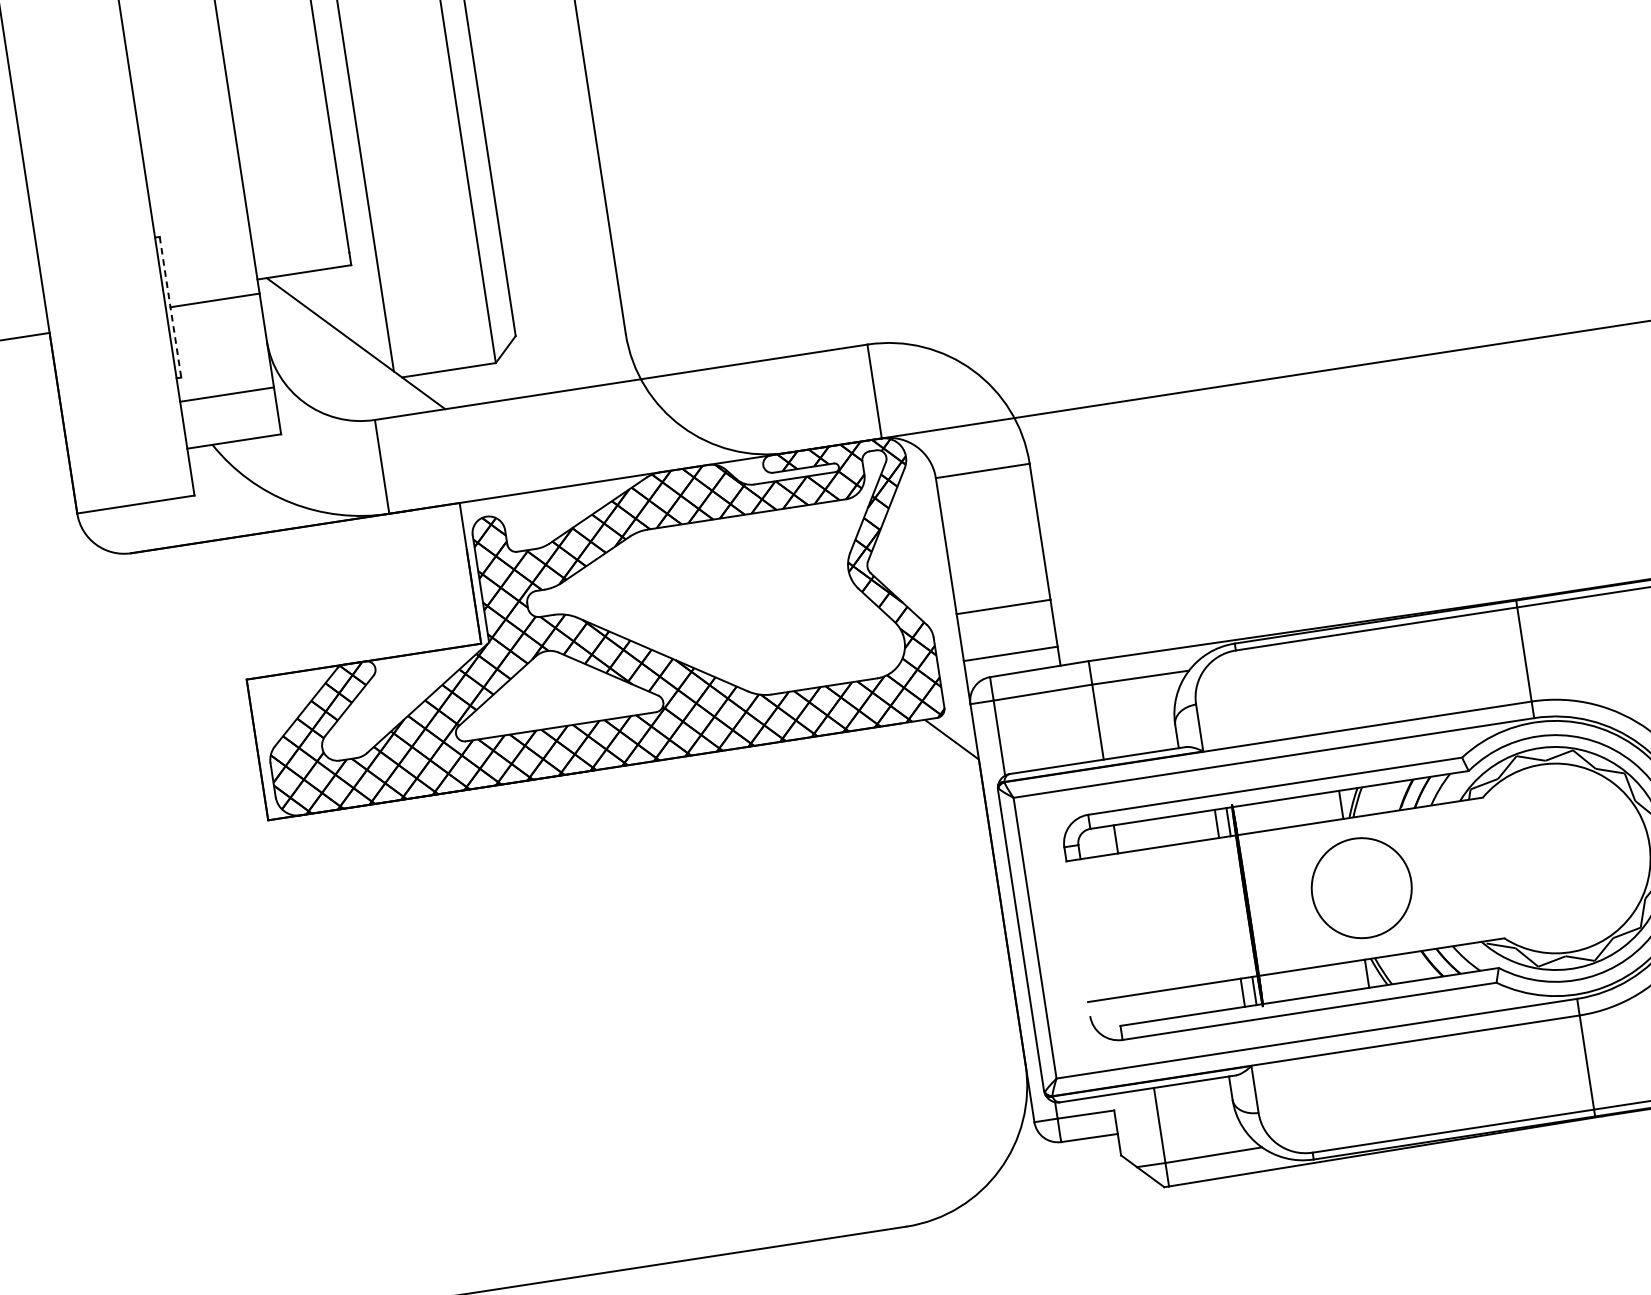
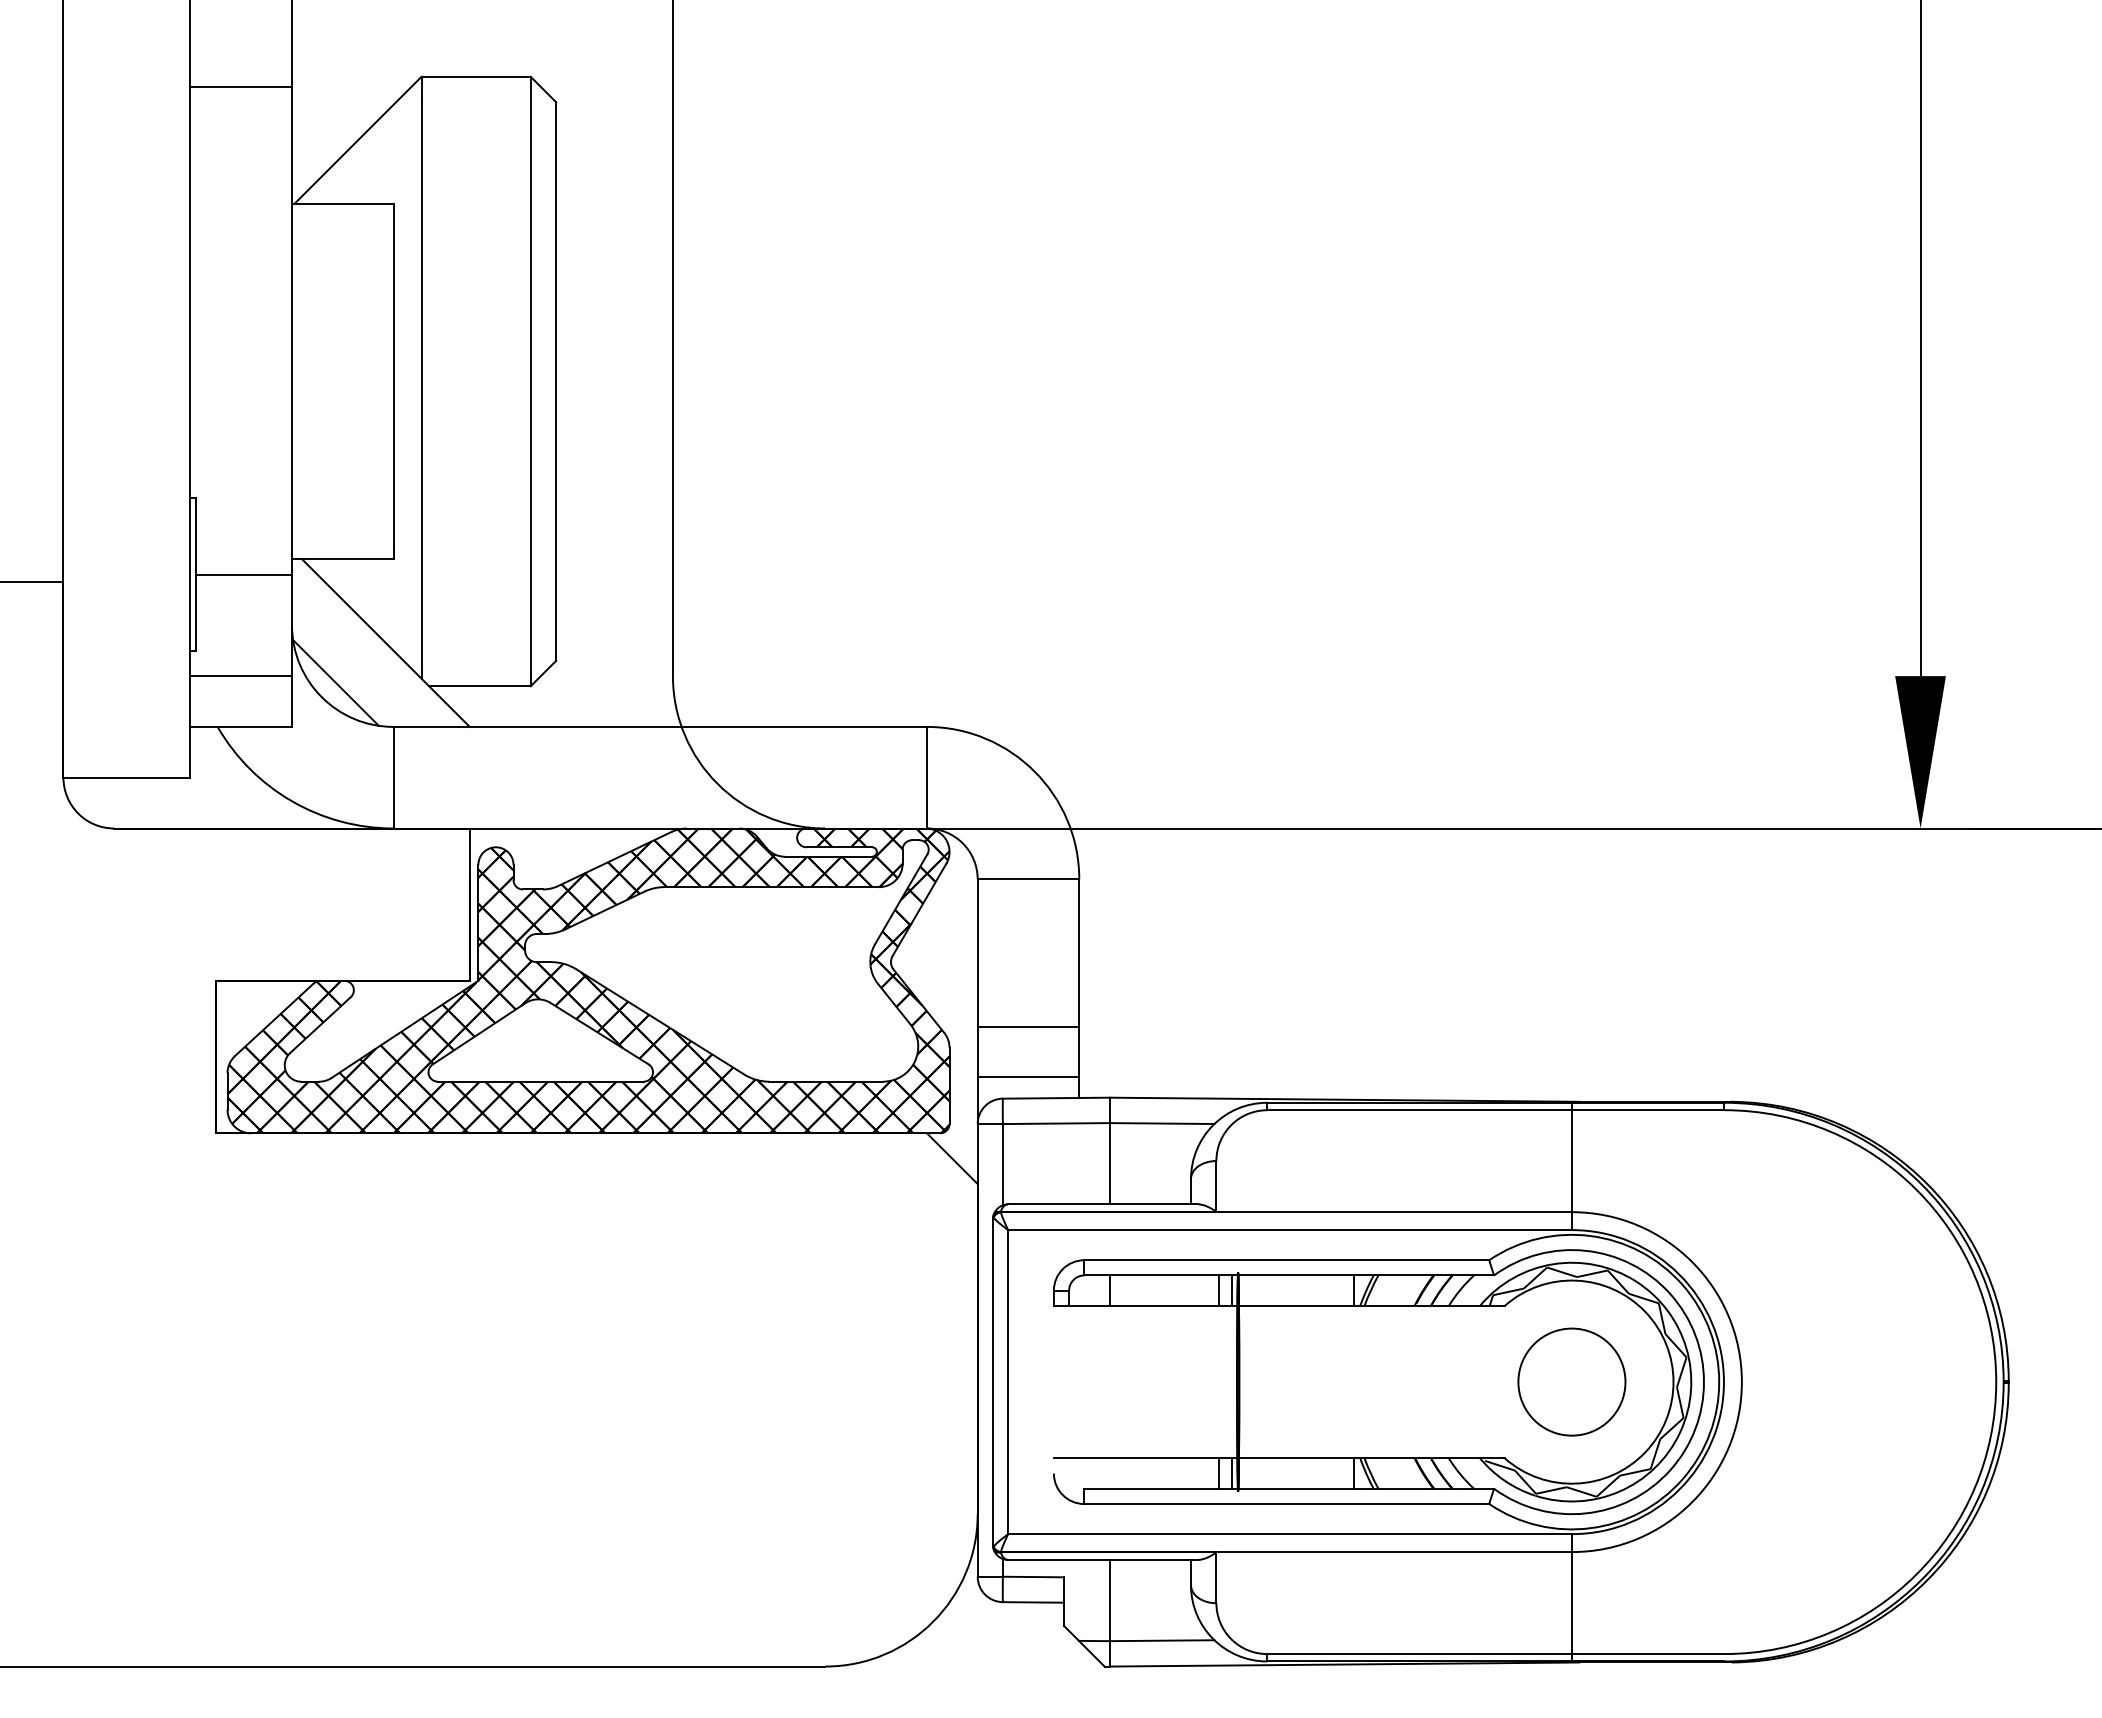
line: (170, 308) -> (195, 575), dashed -> solid
line: (315, 387) -> (335, 682), added
circle: (1361, 887) -> (1571, 1381), moved

